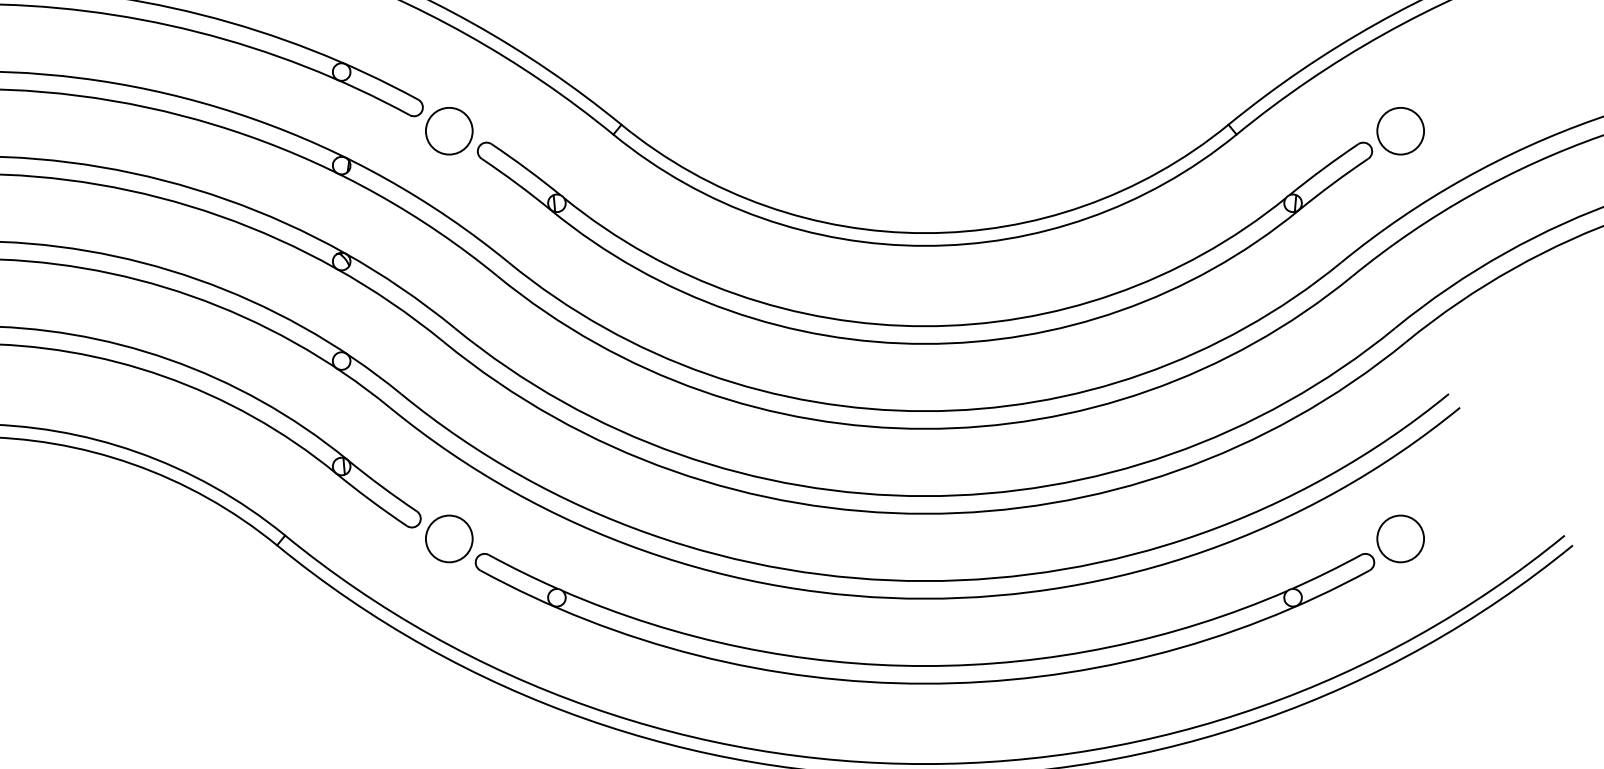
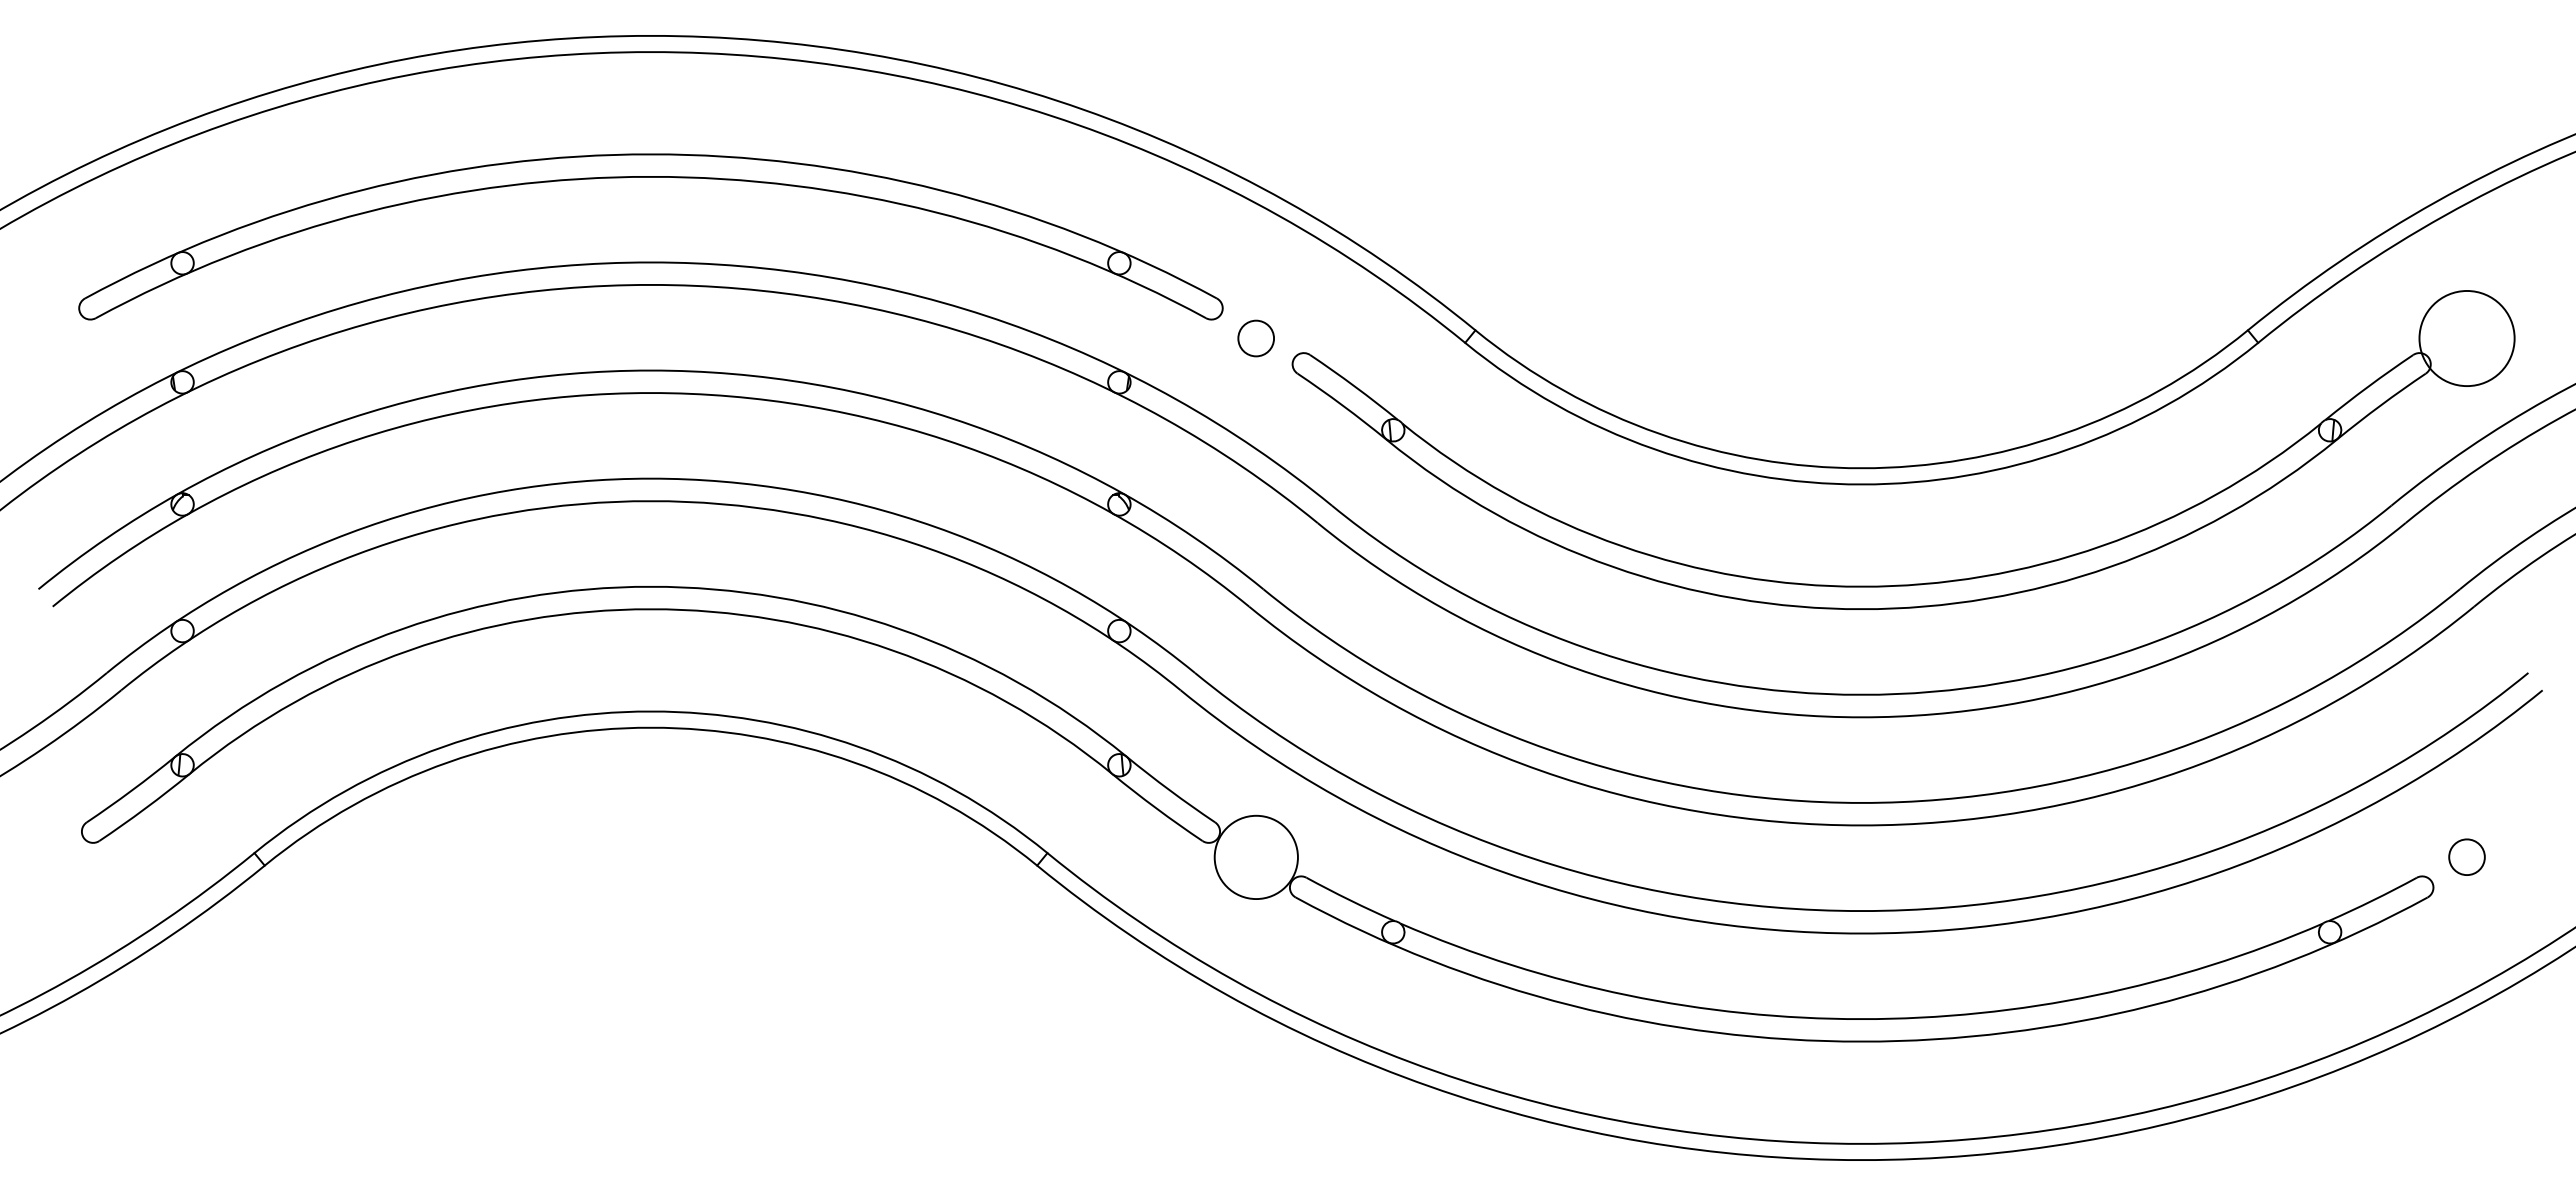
circle: (448, 131) -> (1255, 338), size x0.6
circle: (1400, 131) -> (2466, 338), size x1.6
circle: (1400, 538) -> (2466, 856), size x0.6
circle: (449, 539) -> (1256, 857), size x1.4

